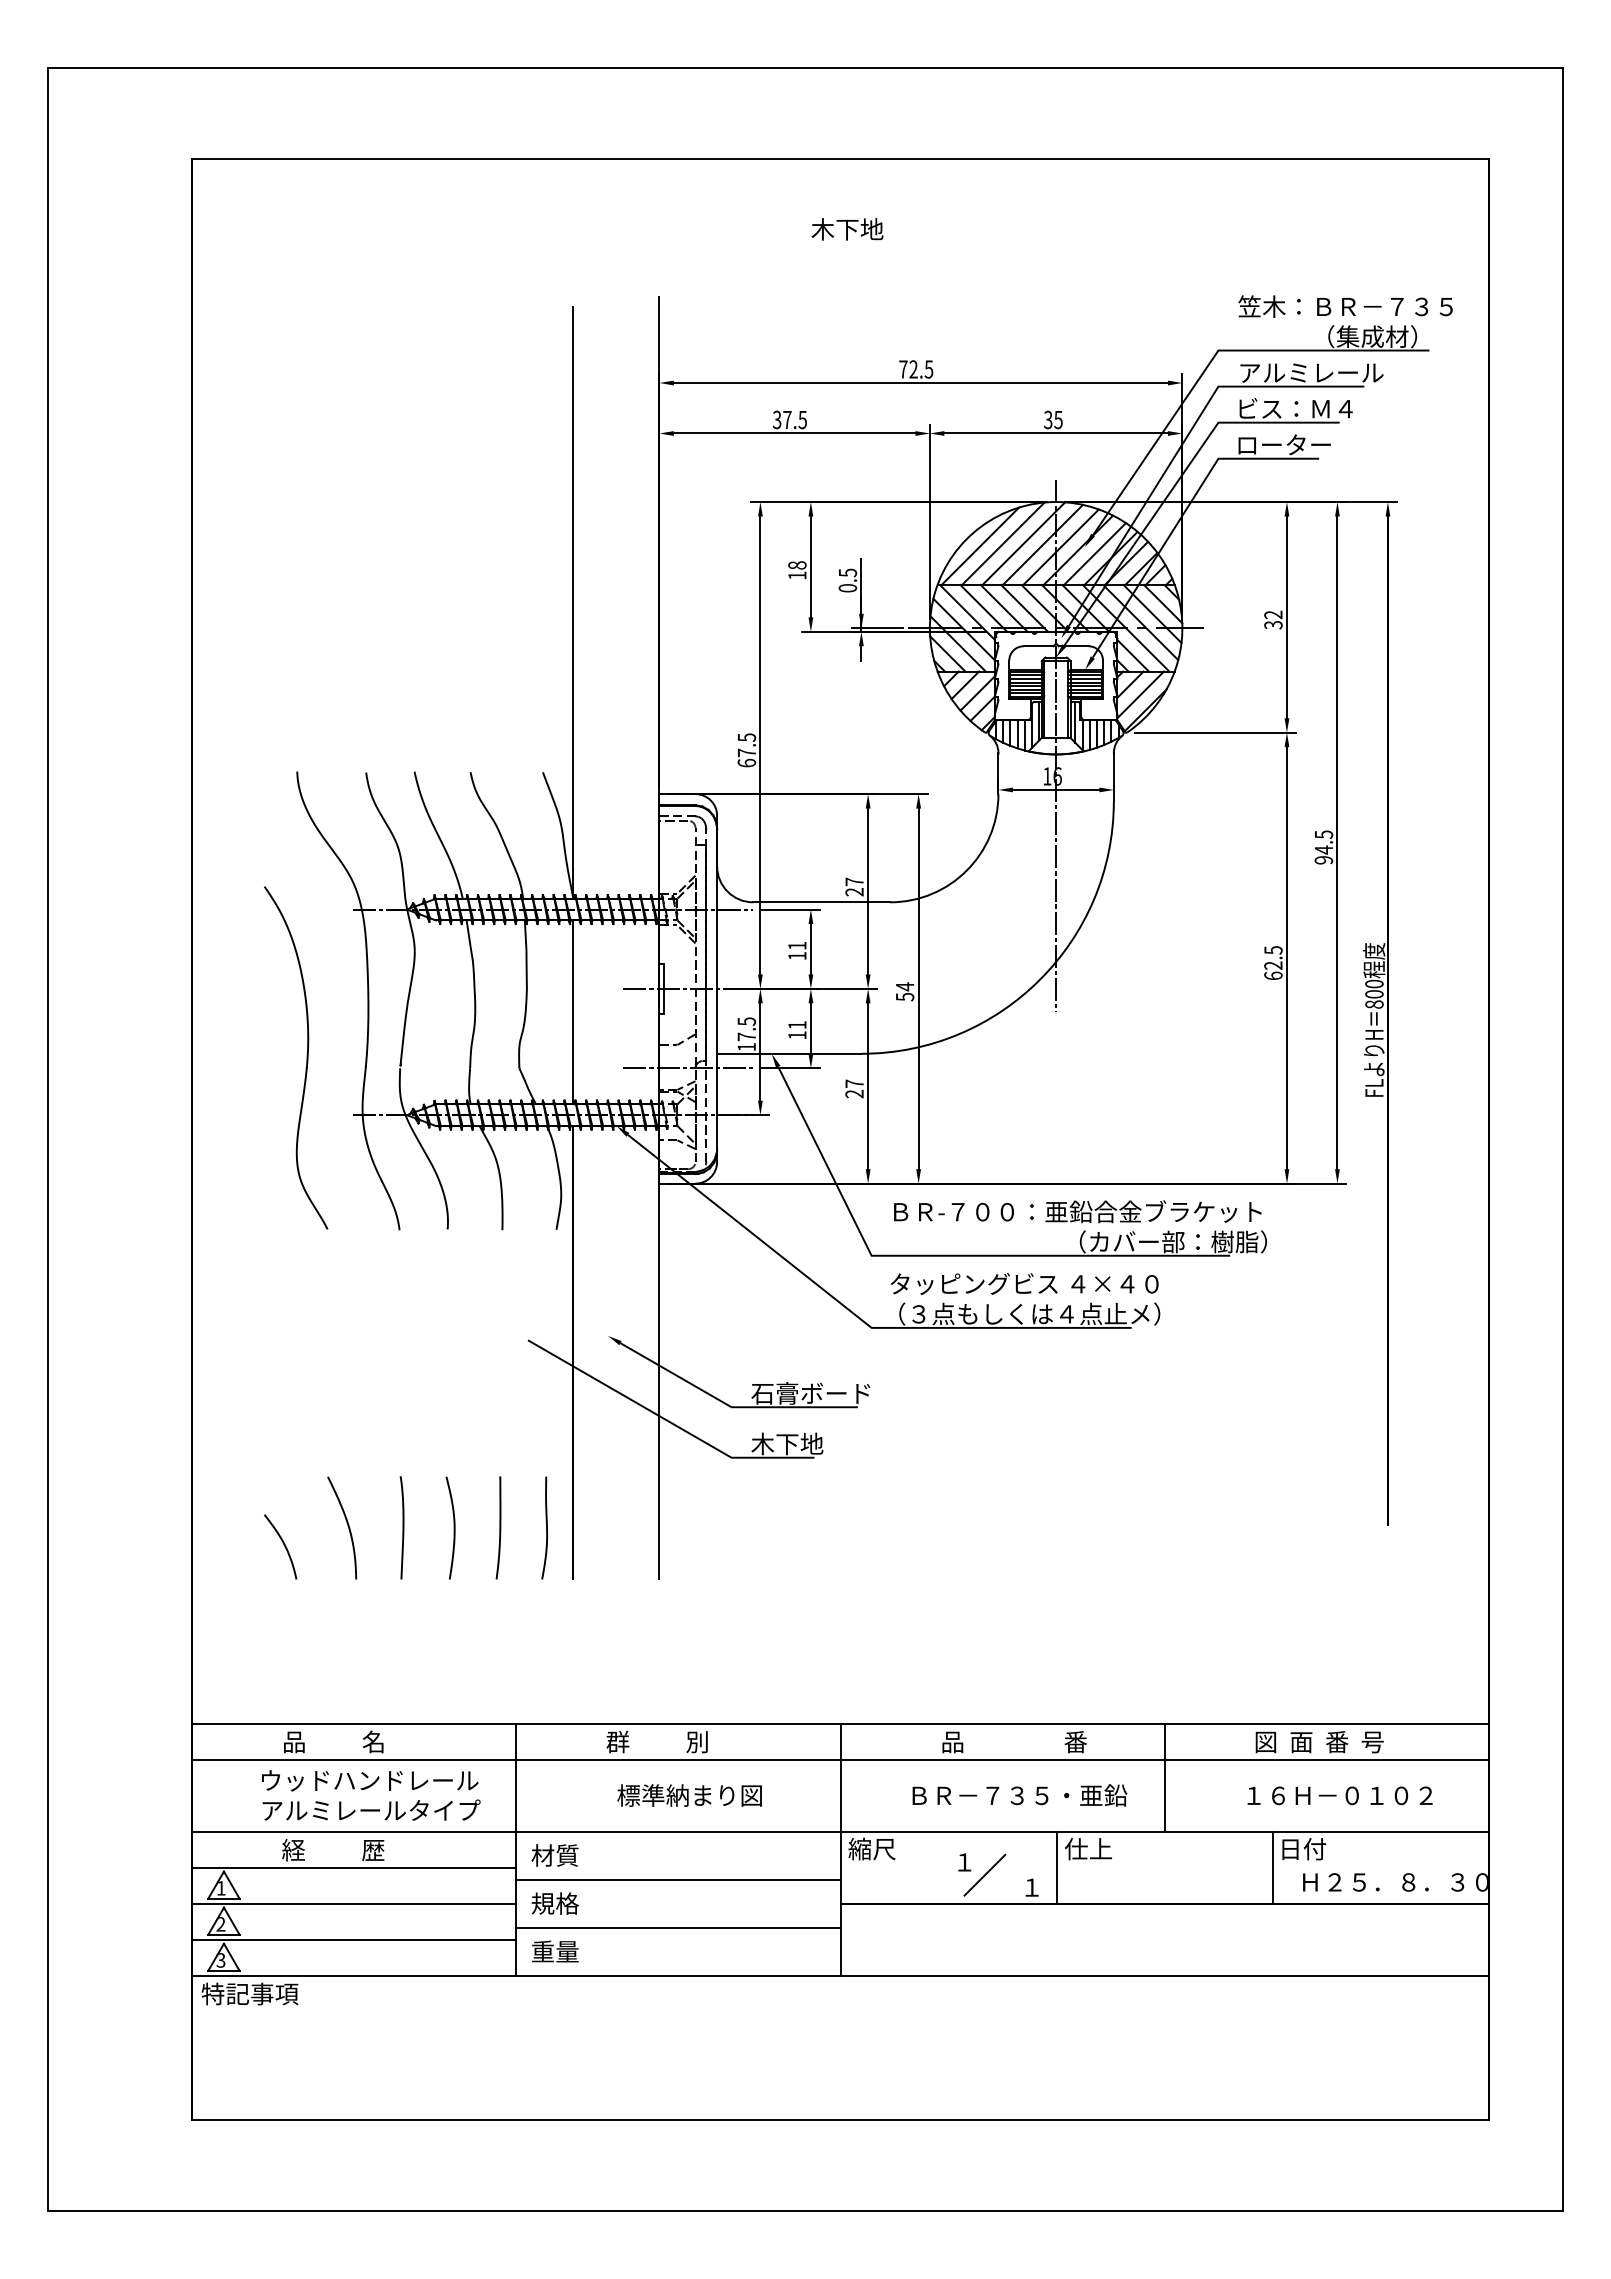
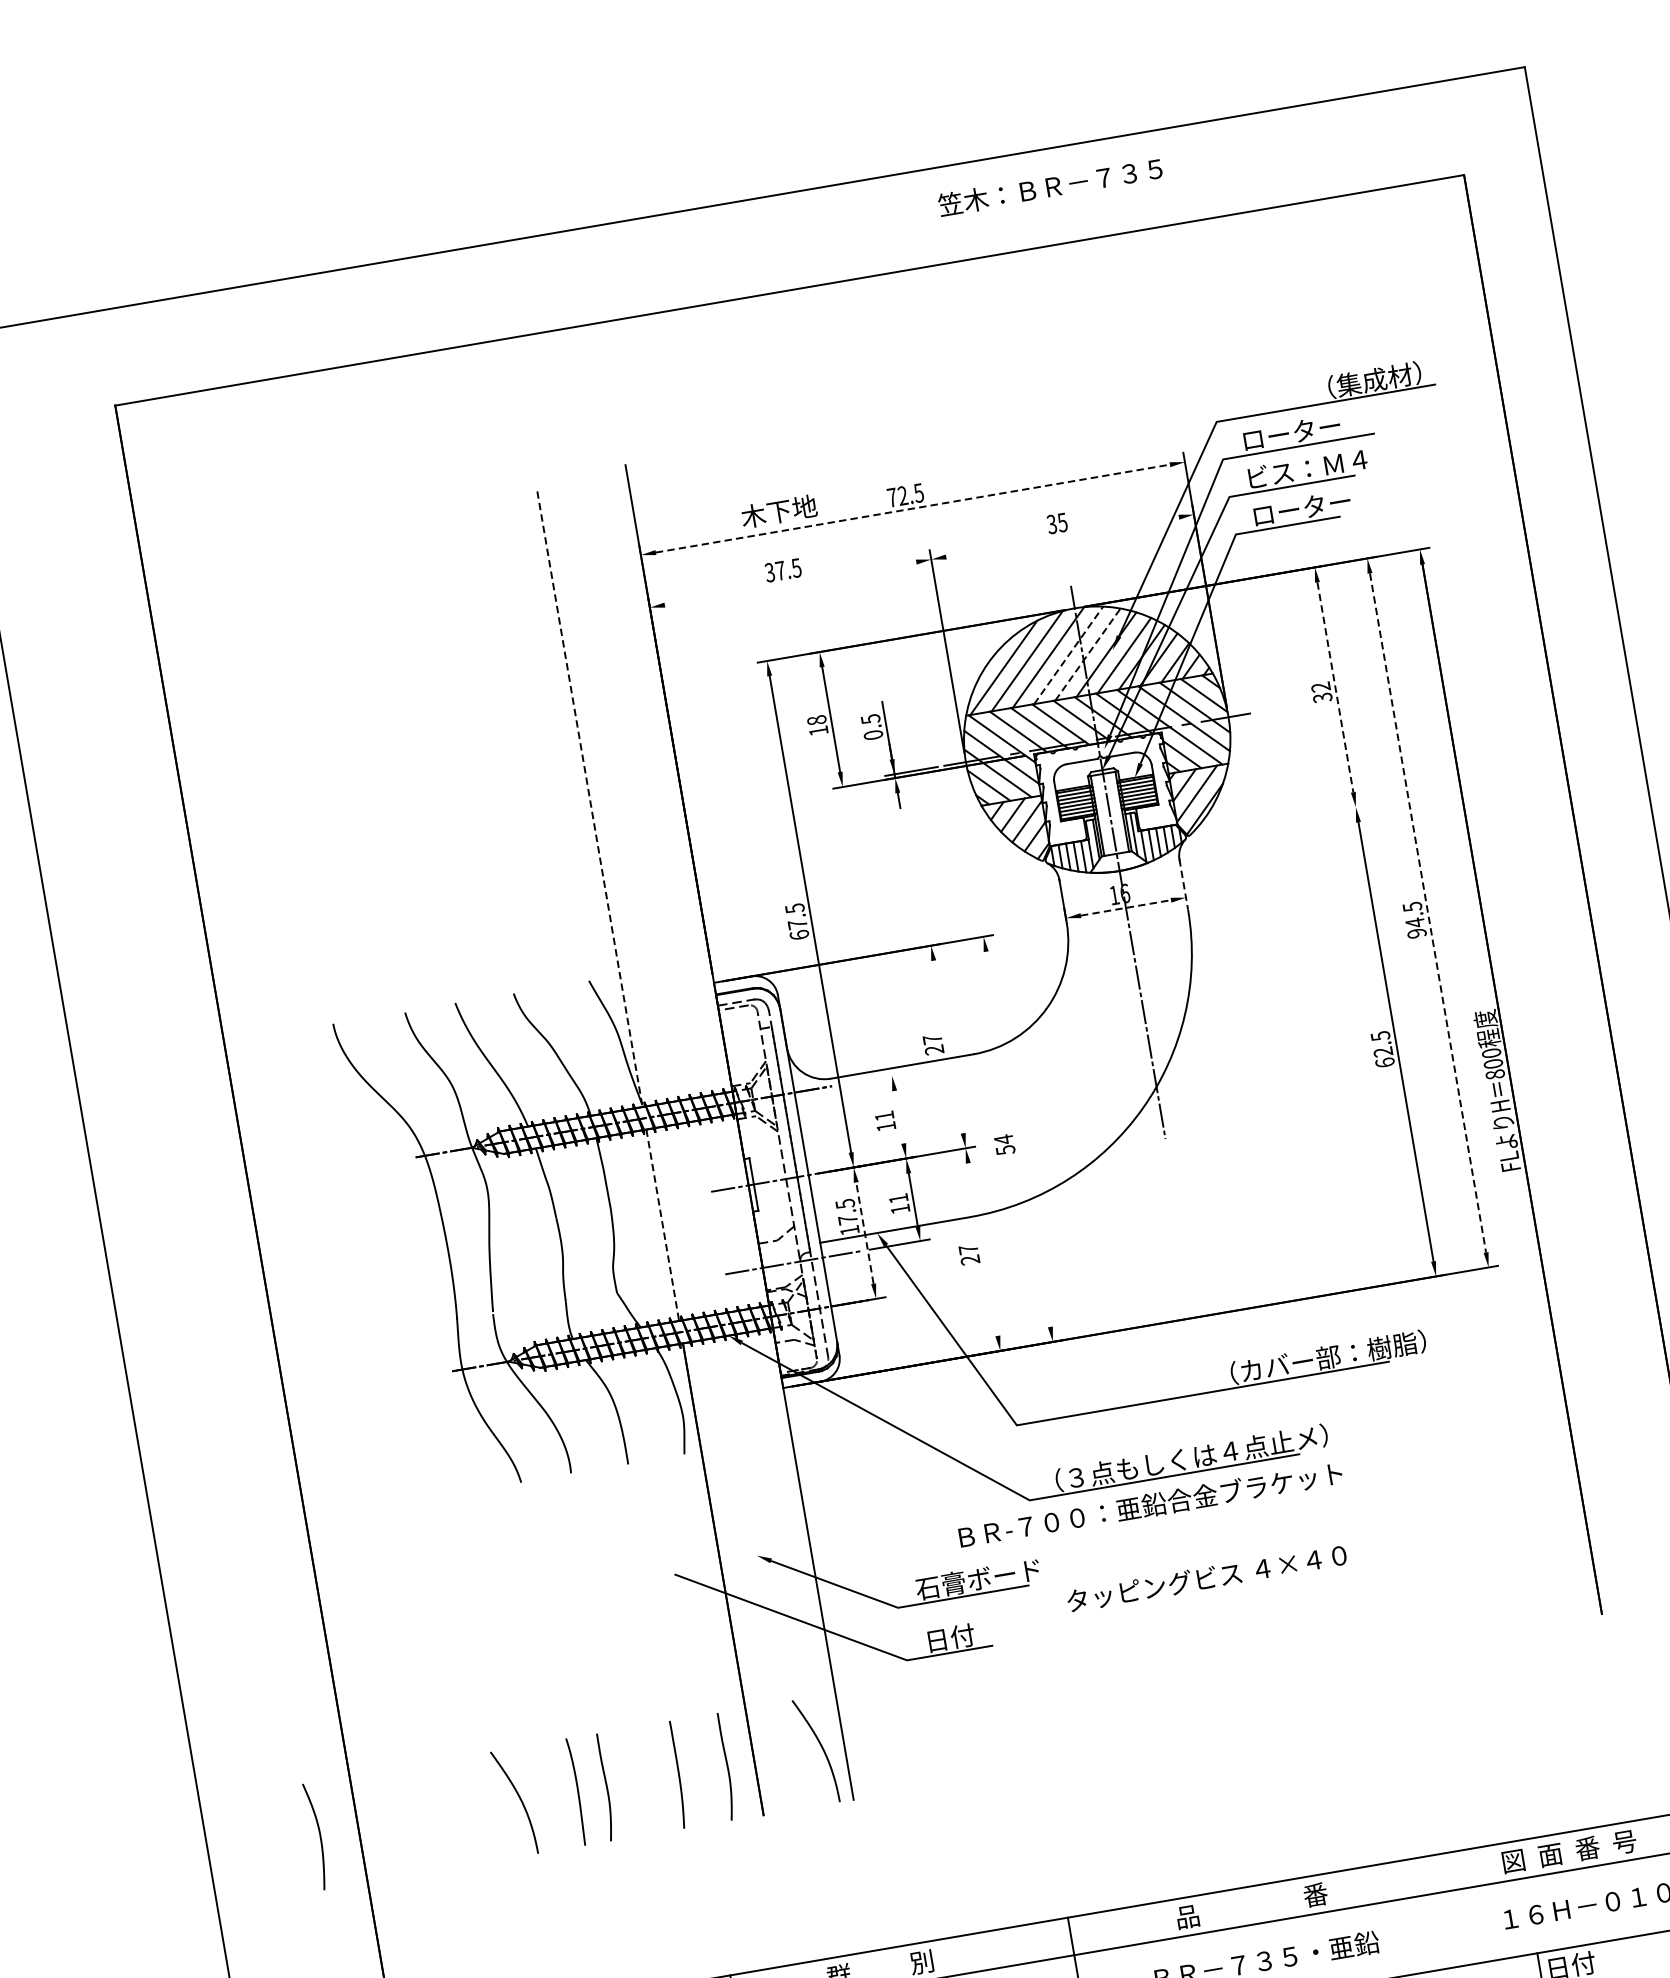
text: (847, 229) -> (779, 511), moved
text: (1345, 306) -> (1050, 186), moved
text: (1311, 372) -> (1317, 428), アルミレール -> ローター
line: (921, 383) -> (913, 509), solid -> dashed
line: (794, 433) -> (790, 583), removed
line: (1055, 433) -> (1061, 537), removed
line: (1042, 544) -> (1068, 655), solid -> dashed
line: (1061, 546) -> (1088, 653), solid -> dashed
line: (572, 602) -> (589, 798), solid -> dashed
line: (1286, 617) -> (1334, 687), solid -> dashed
line: (1215, 732) -> (1281, 819), removed
line: (1113, 777) -> (1183, 884), solid -> dashed
line: (1056, 789) -> (1126, 907), solid -> dashed
line: (1337, 843) -> (1428, 913), solid -> dashed
line: (868, 891) -> (948, 1046), removed
line: (790, 909) -> (870, 1079), removed
line: (810, 948) -> (898, 1116), removed
line: (918, 988) -> (1018, 1138), removed
line: (572, 1012) -> (662, 1225), solid -> dashed
line: (760, 1052) -> (865, 1233), solid -> dashed
part: (306, 1057) -> (393, 1319), removed
line: (868, 1086) -> (983, 1249), removed
text: (1077, 1211) -> (1150, 1505), moved
text: (1024, 1283) -> (1206, 1577), moved
text: (787, 1443) -> (962, 1635), 木下地 -> 日付
curve: (637, 1526) -> (821, 1748), added
curve: (430, 1527) -> (606, 1786), added
curve: (453, 1527) -> (319, 1835), moved
curve: (283, 1545) -> (456, 1831), removed
line: (1165, 1777) -> (1415, 1915), removed

